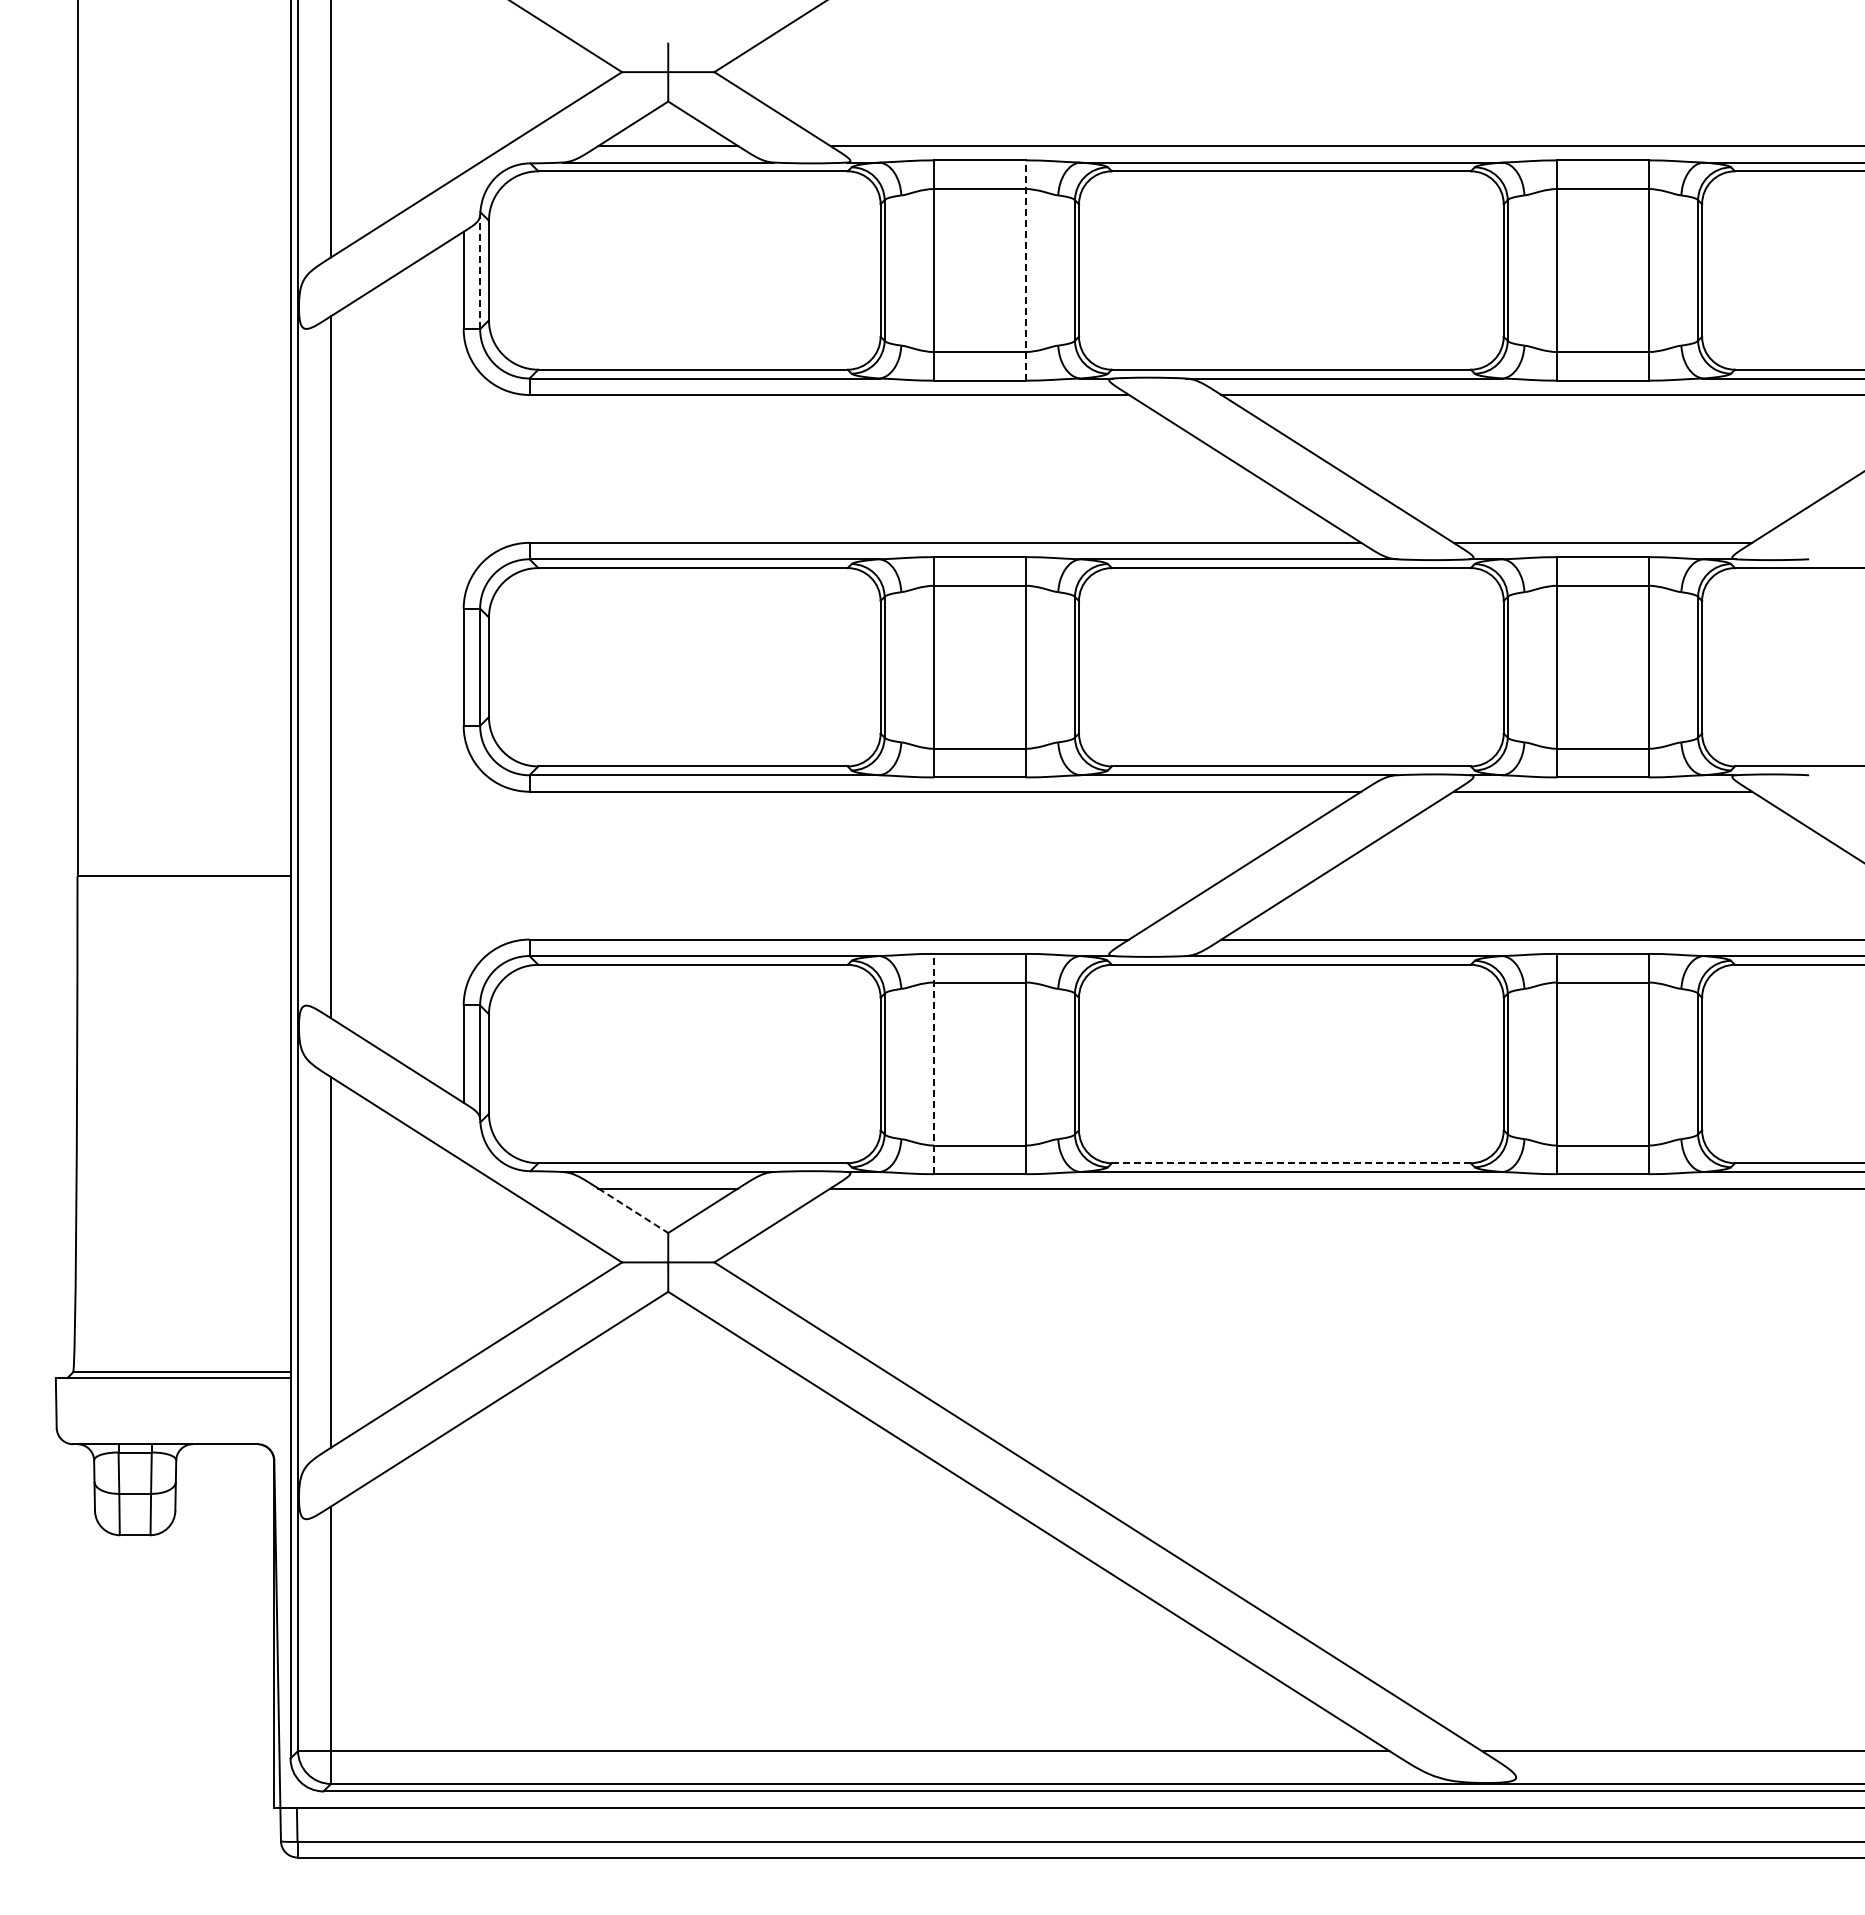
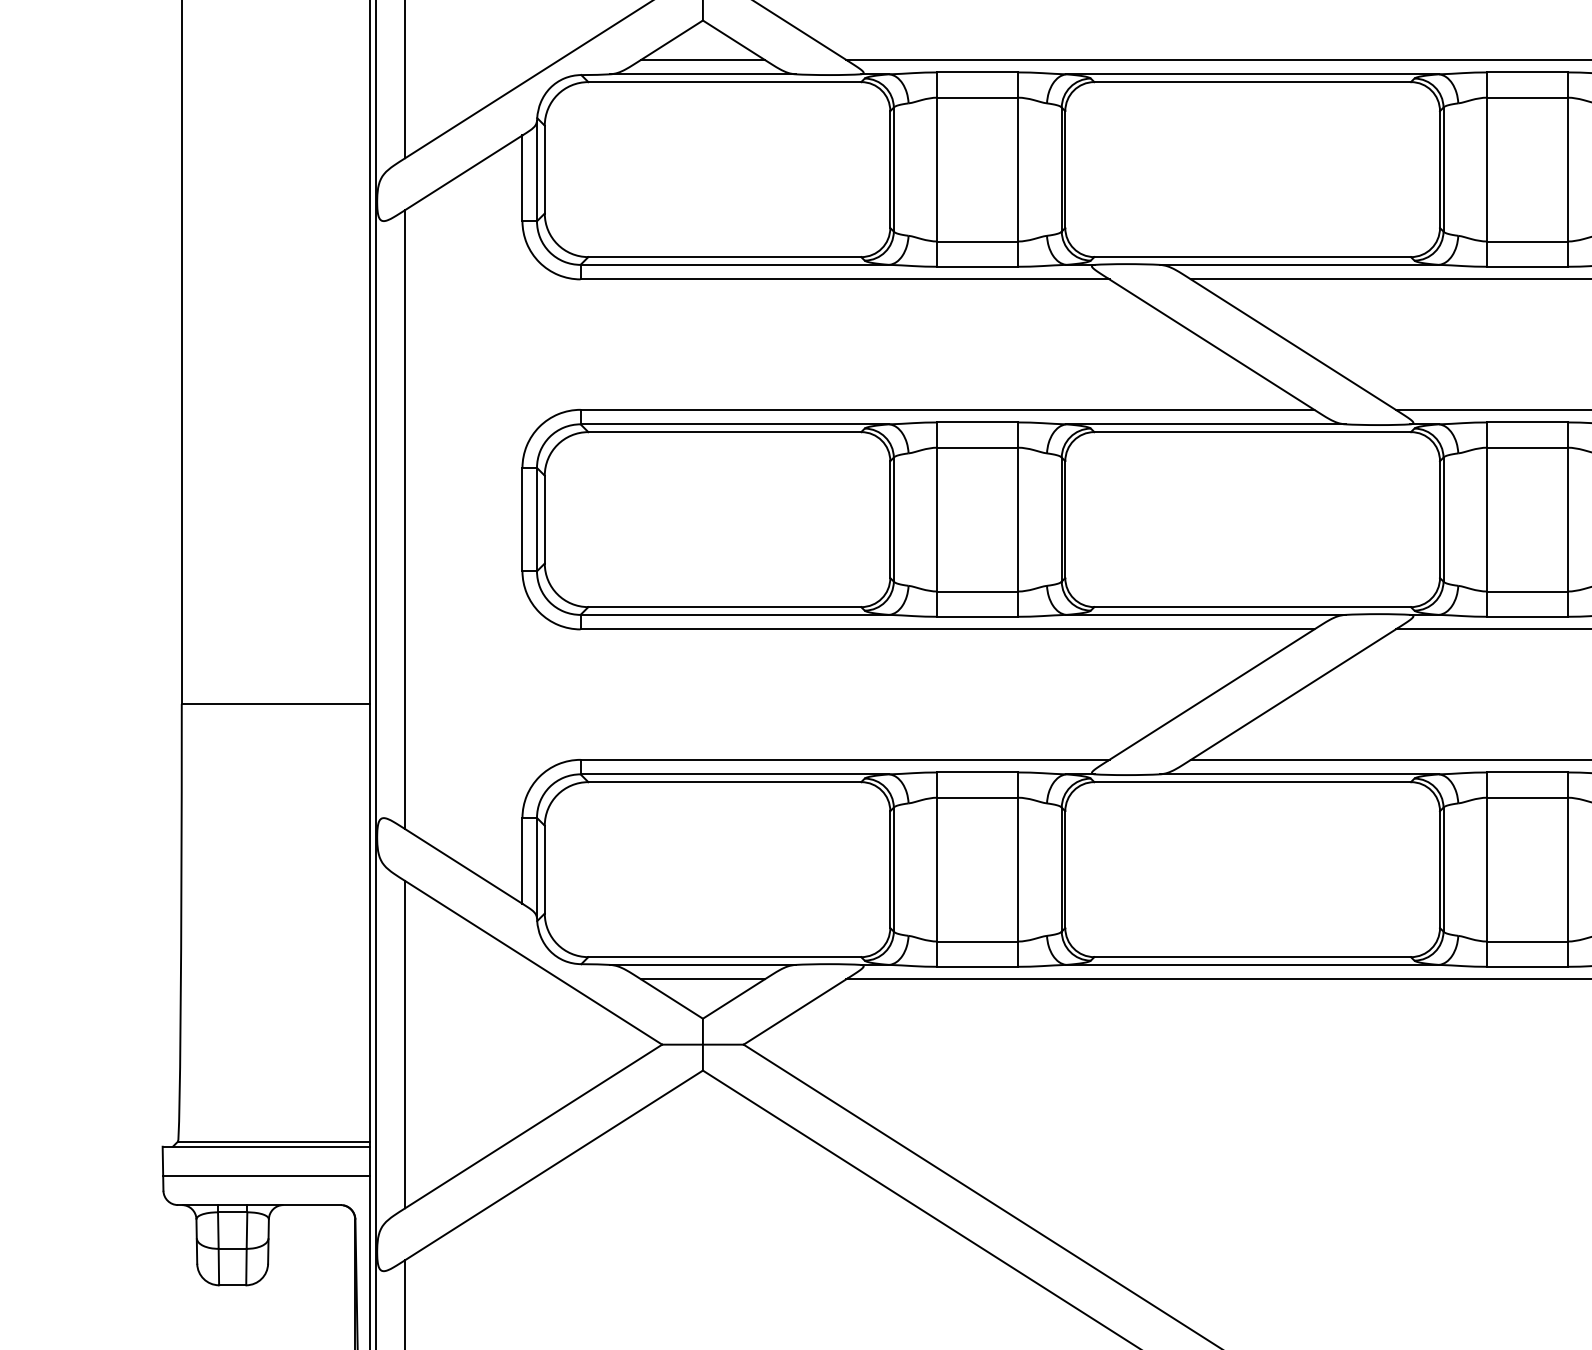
line: (1025, 270) -> (1018, 169), dashed -> solid
line: (480, 272) -> (537, 171), dashed -> solid
line: (934, 1063) -> (937, 869), dashed -> solid
line: (1290, 1163) -> (1251, 957), dashed -> solid
line: (633, 1211) -> (672, 999), dashed -> solid
line: (173, 1411) -> (266, 1176), added

